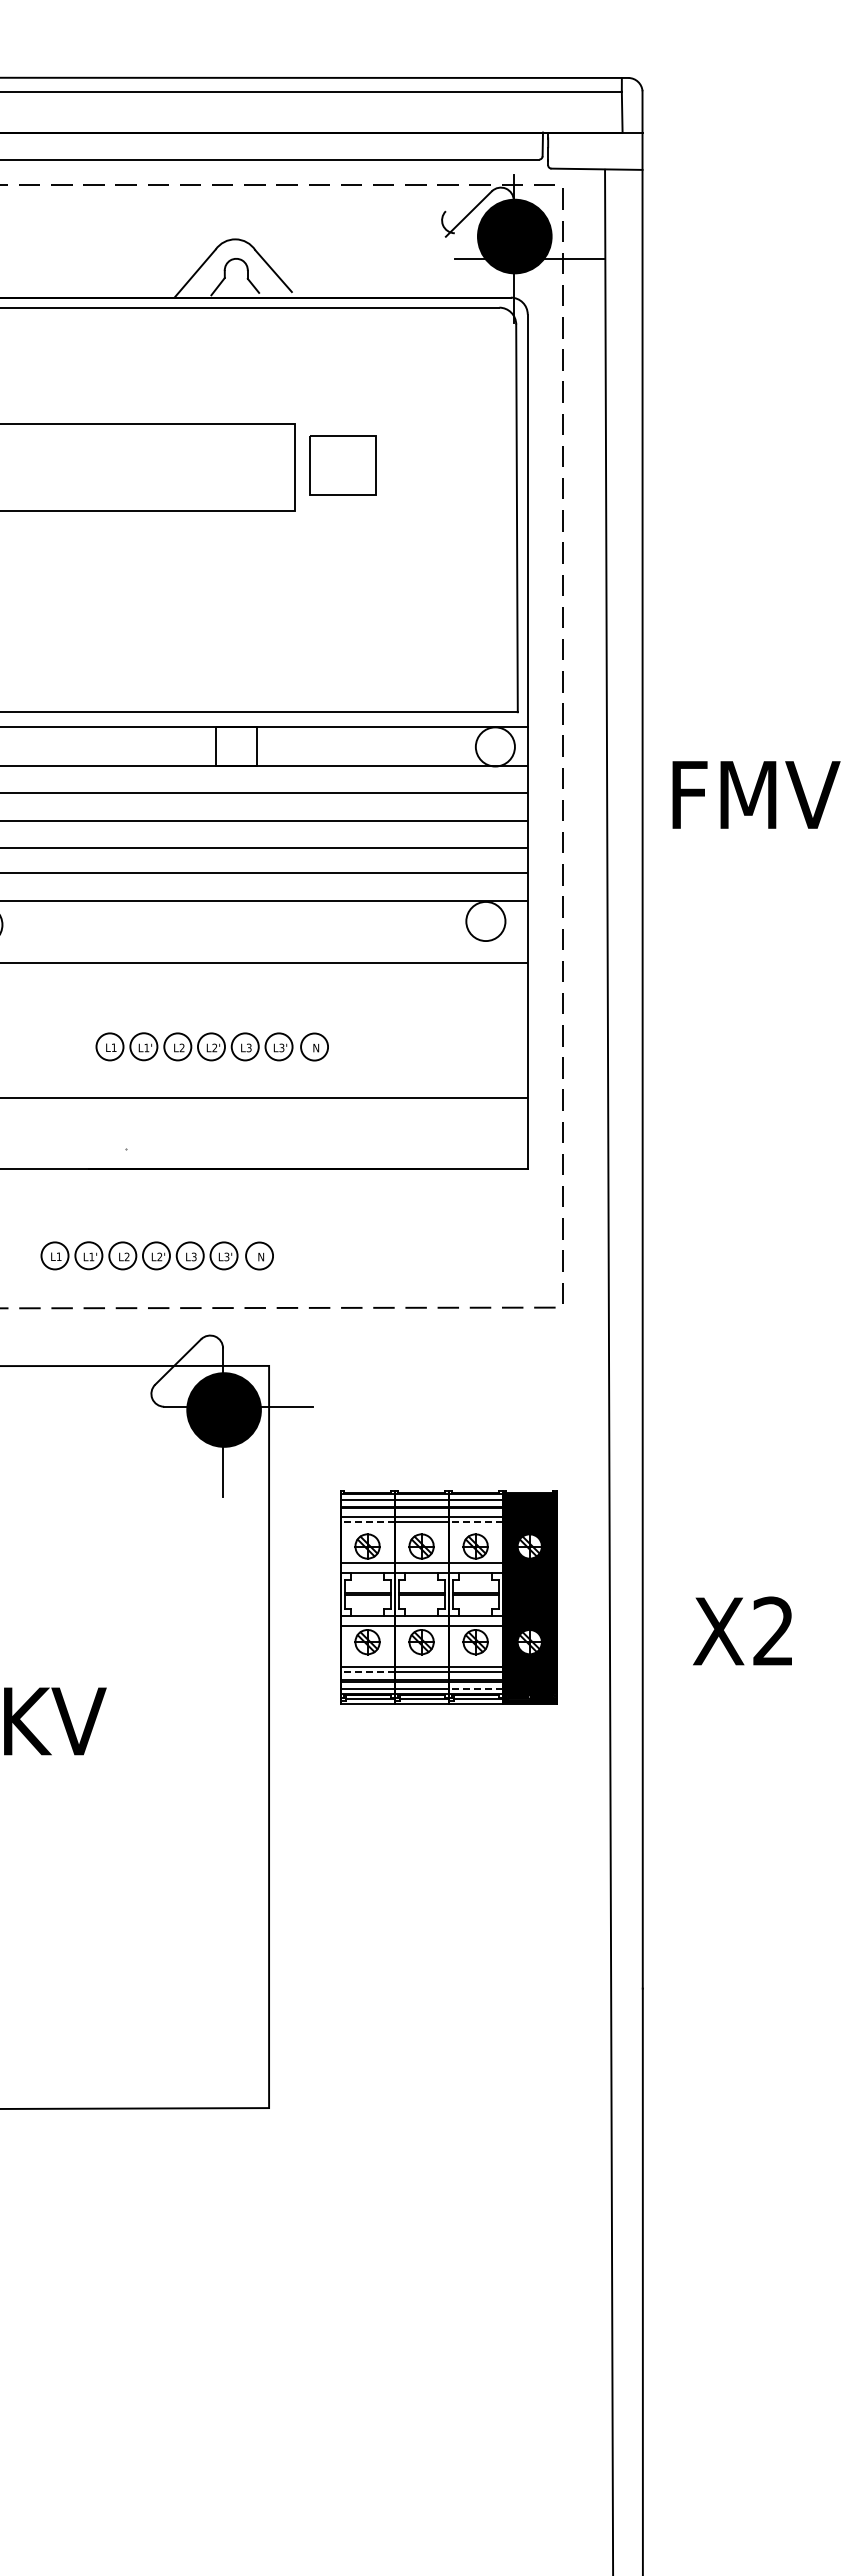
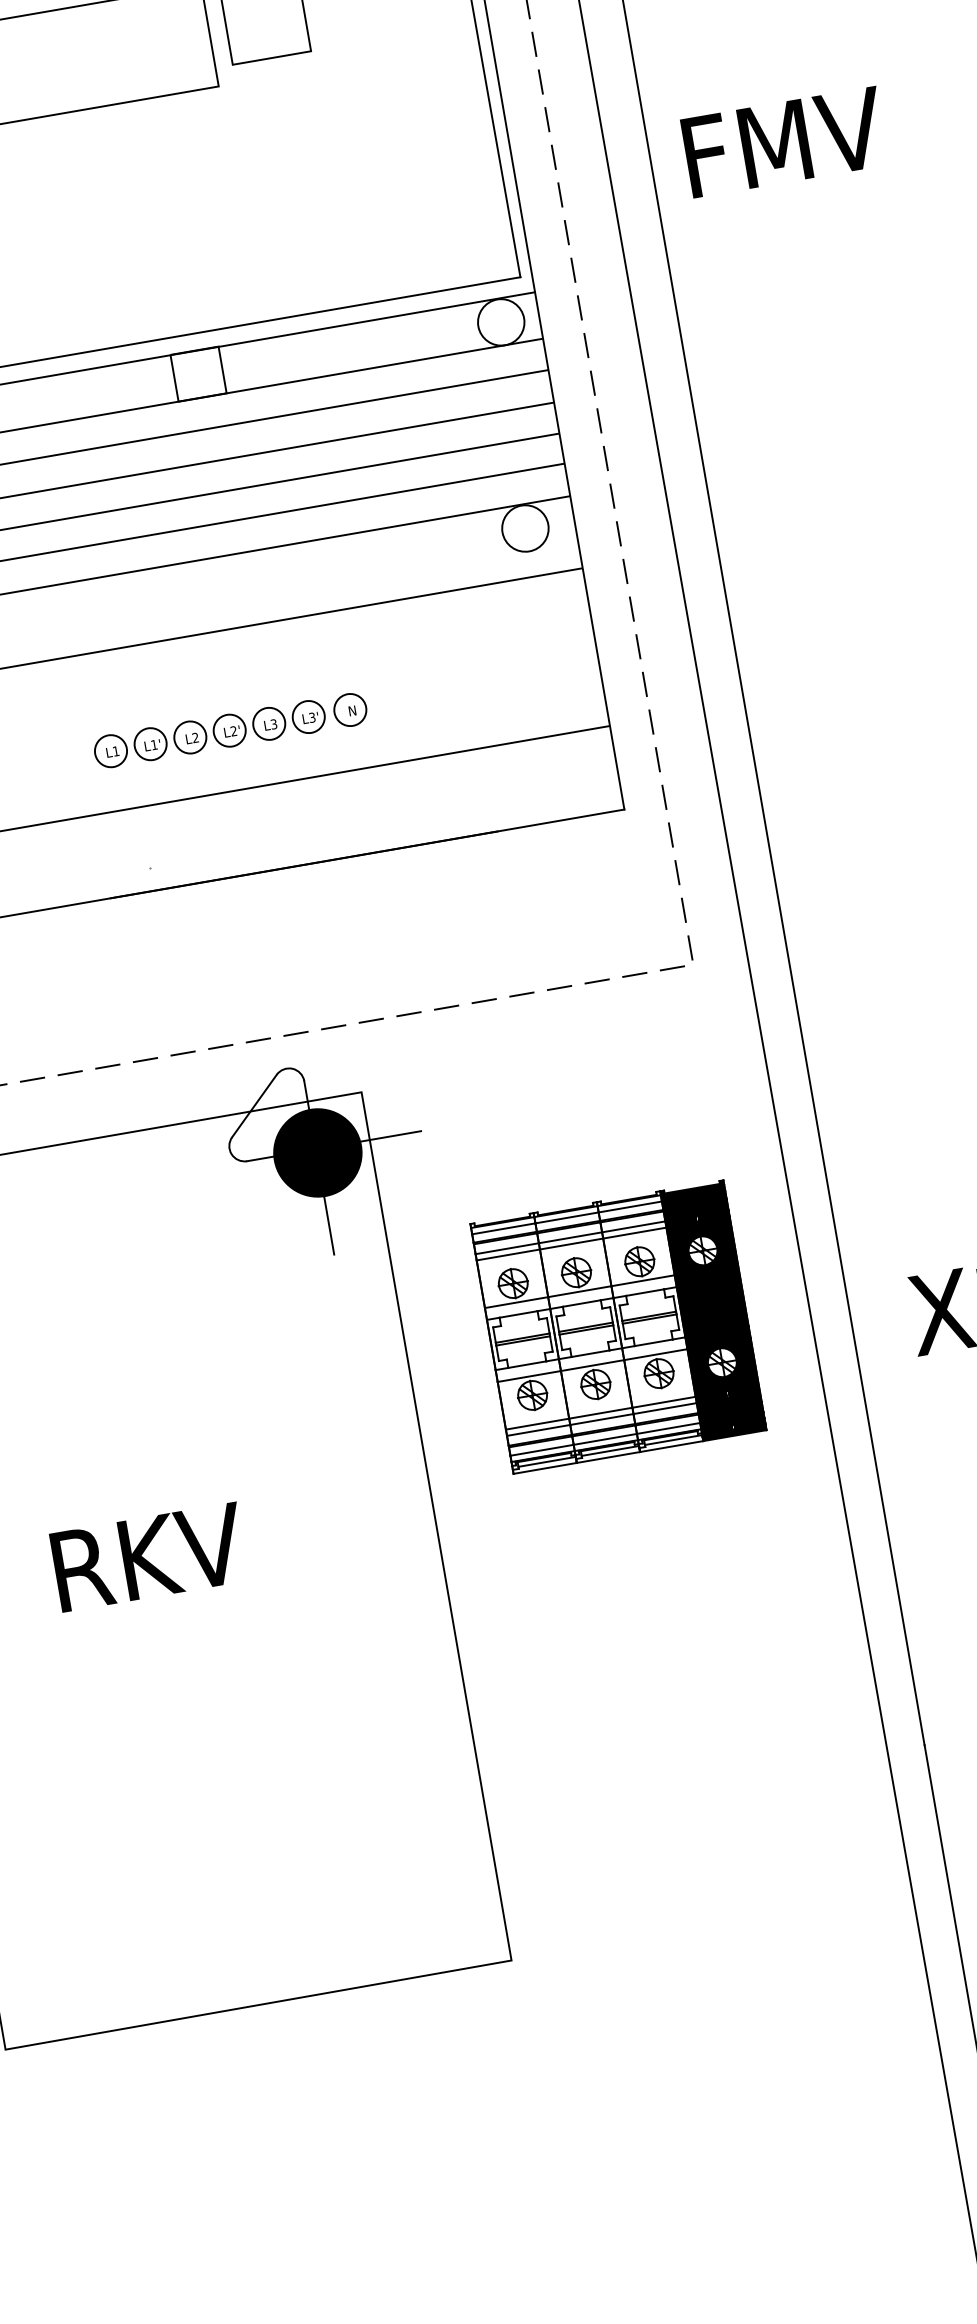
text: (756, 794) -> (784, 141), moved
part: (156, 1255) -> (207, 985), removed
line: (367, 1522) -> (508, 1255), dashed -> solid
line: (475, 1522) -> (634, 1233), dashed -> solid
line: (367, 1671) -> (538, 1429), dashed -> solid
line: (475, 1688) -> (668, 1427), dashed -> solid

